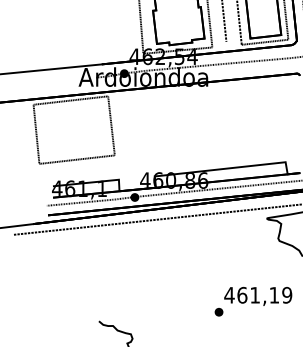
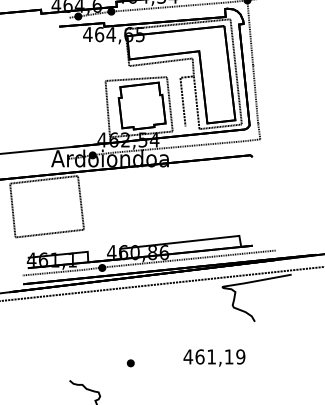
part: (218, 312) -> (130, 363), moved

